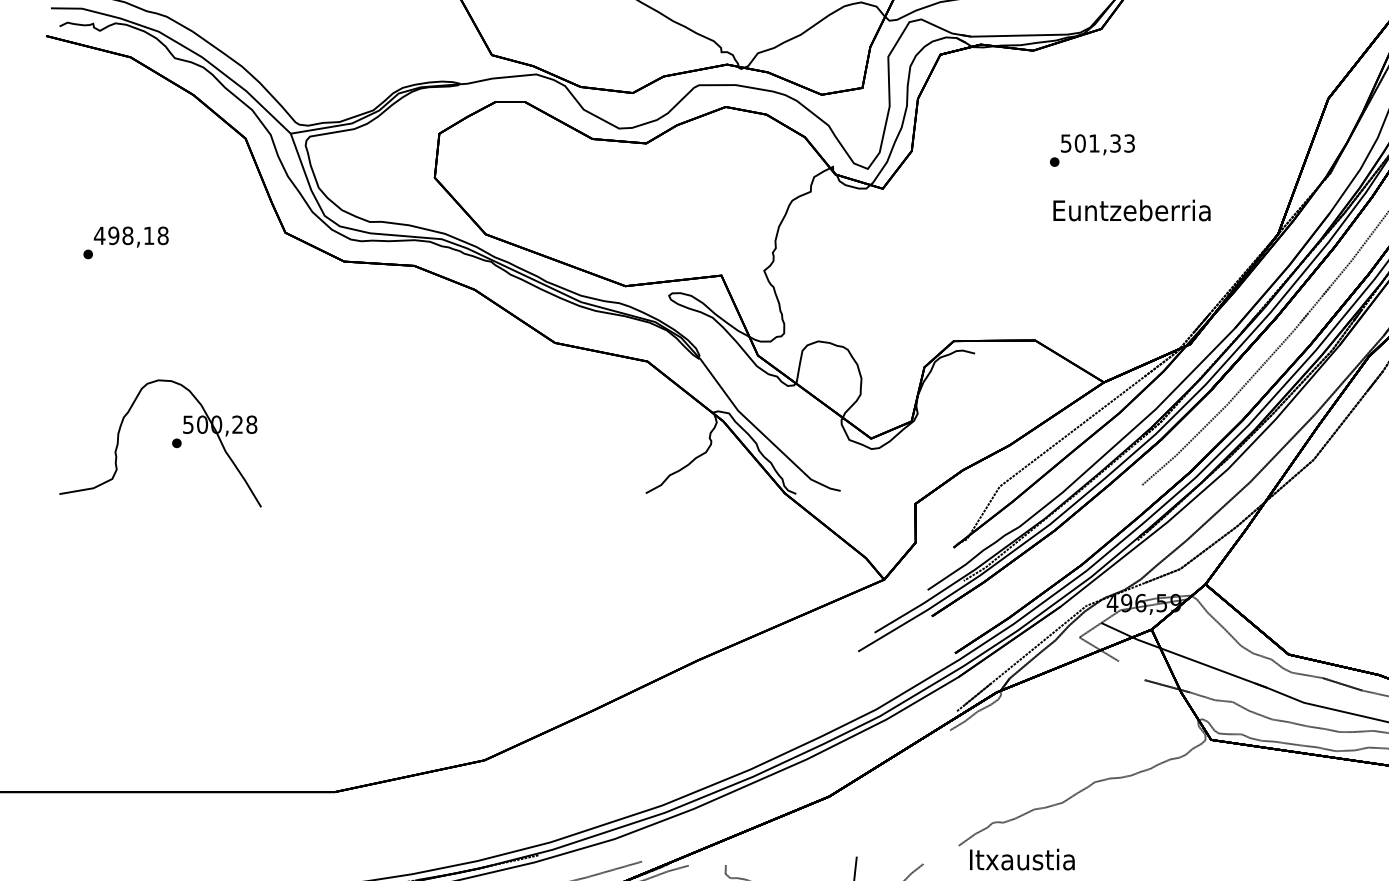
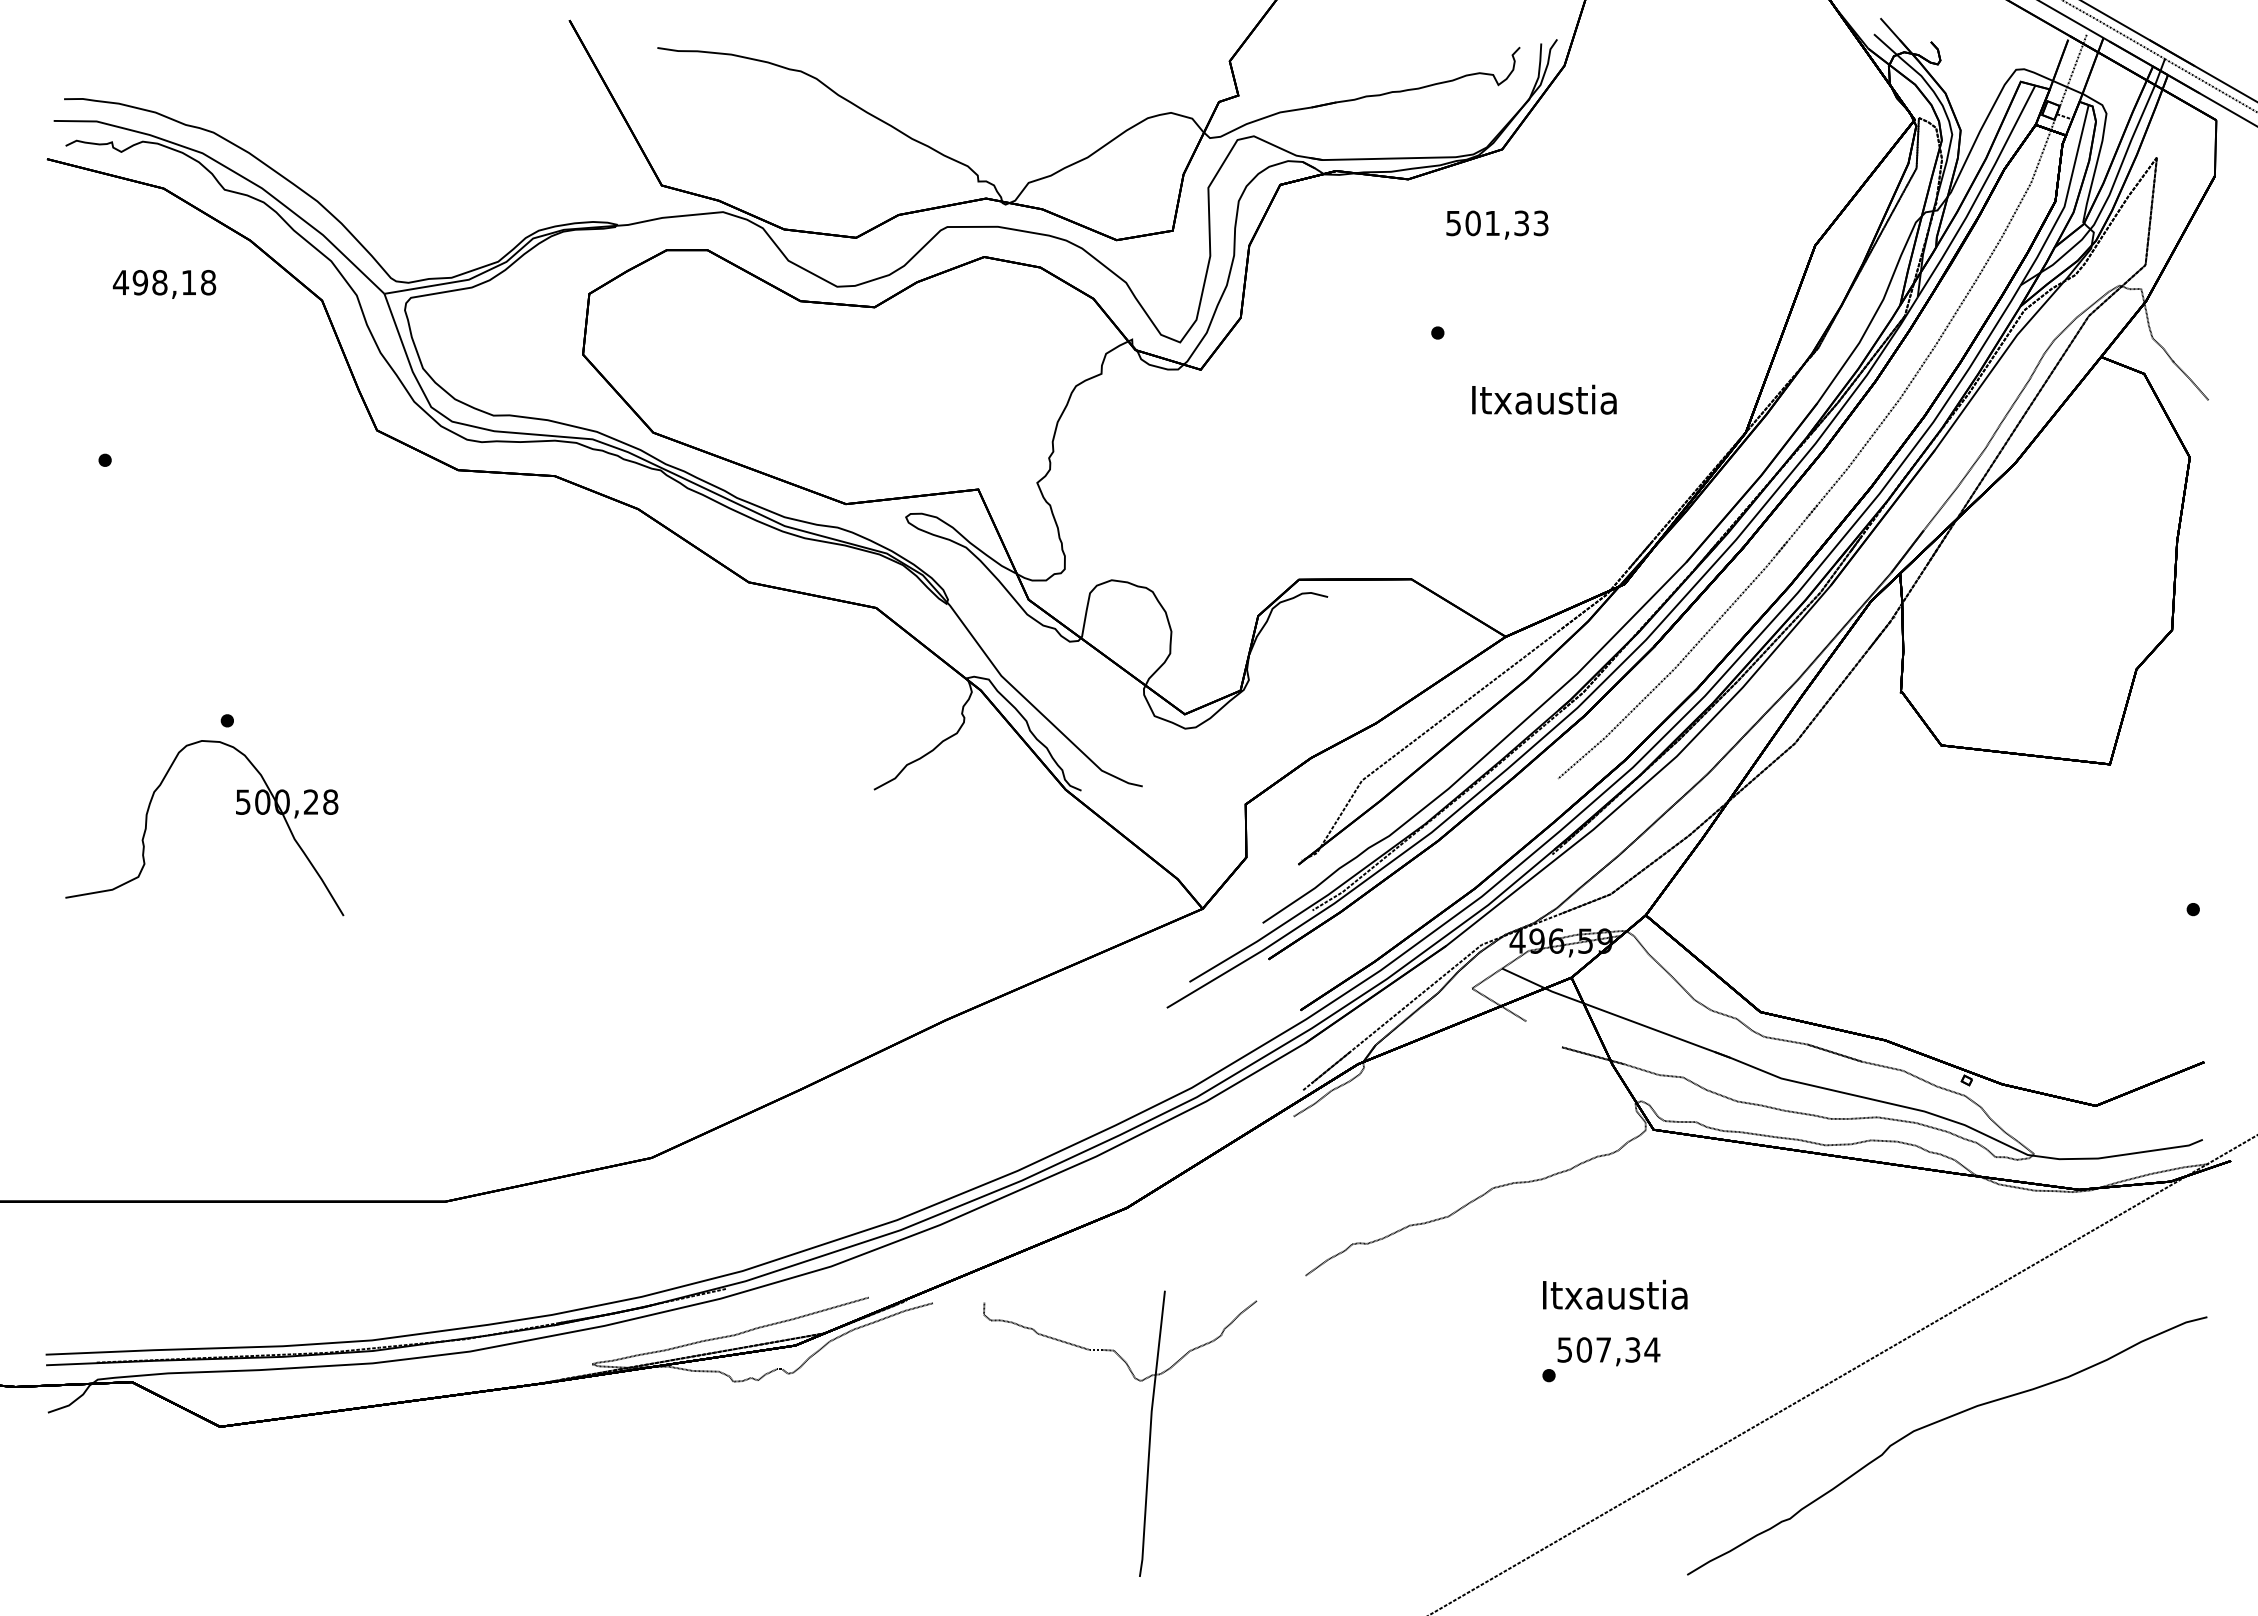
text: (1097, 144) -> (1497, 224), moved
text: (1132, 210) -> (1544, 399), Euntzeberria -> Itxaustia
text: (131, 237) -> (164, 284), moved
part: (183, 433) -> (236, 814), moved
text: (1022, 859) -> (1615, 1294), moved

